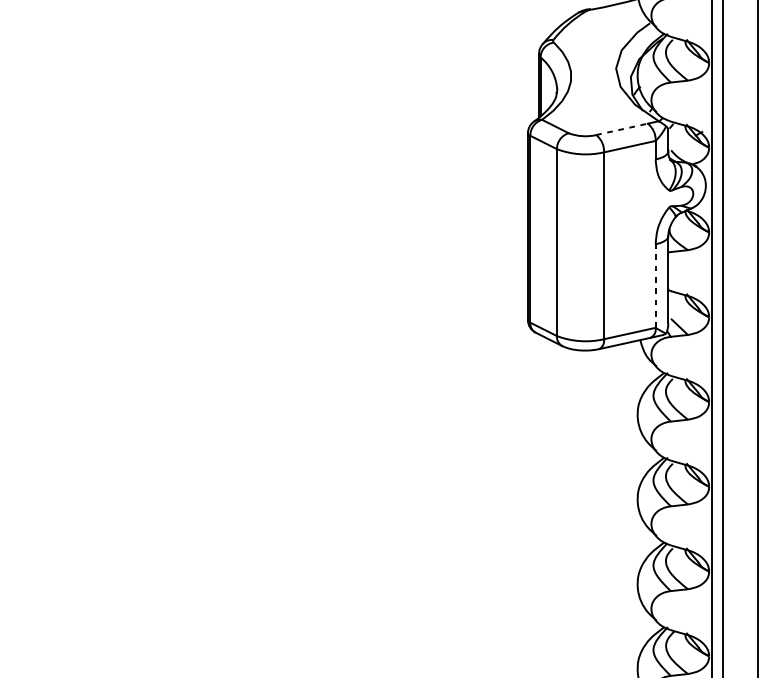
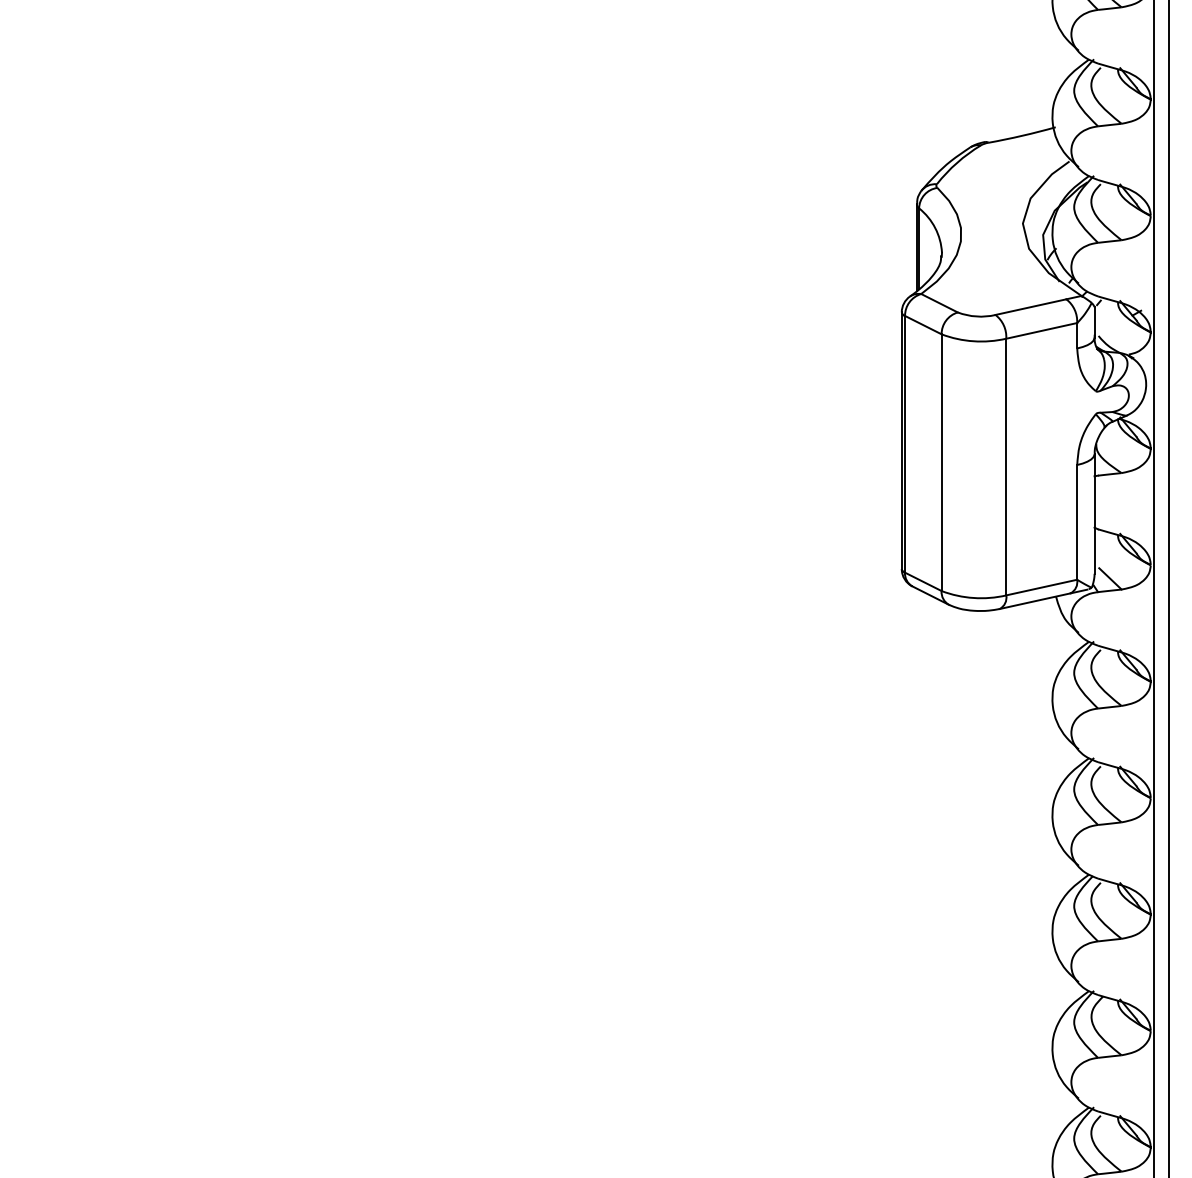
line: (622, 129) -> (1031, 307), dashed -> solid
line: (655, 285) -> (1077, 521), dashed -> solid

